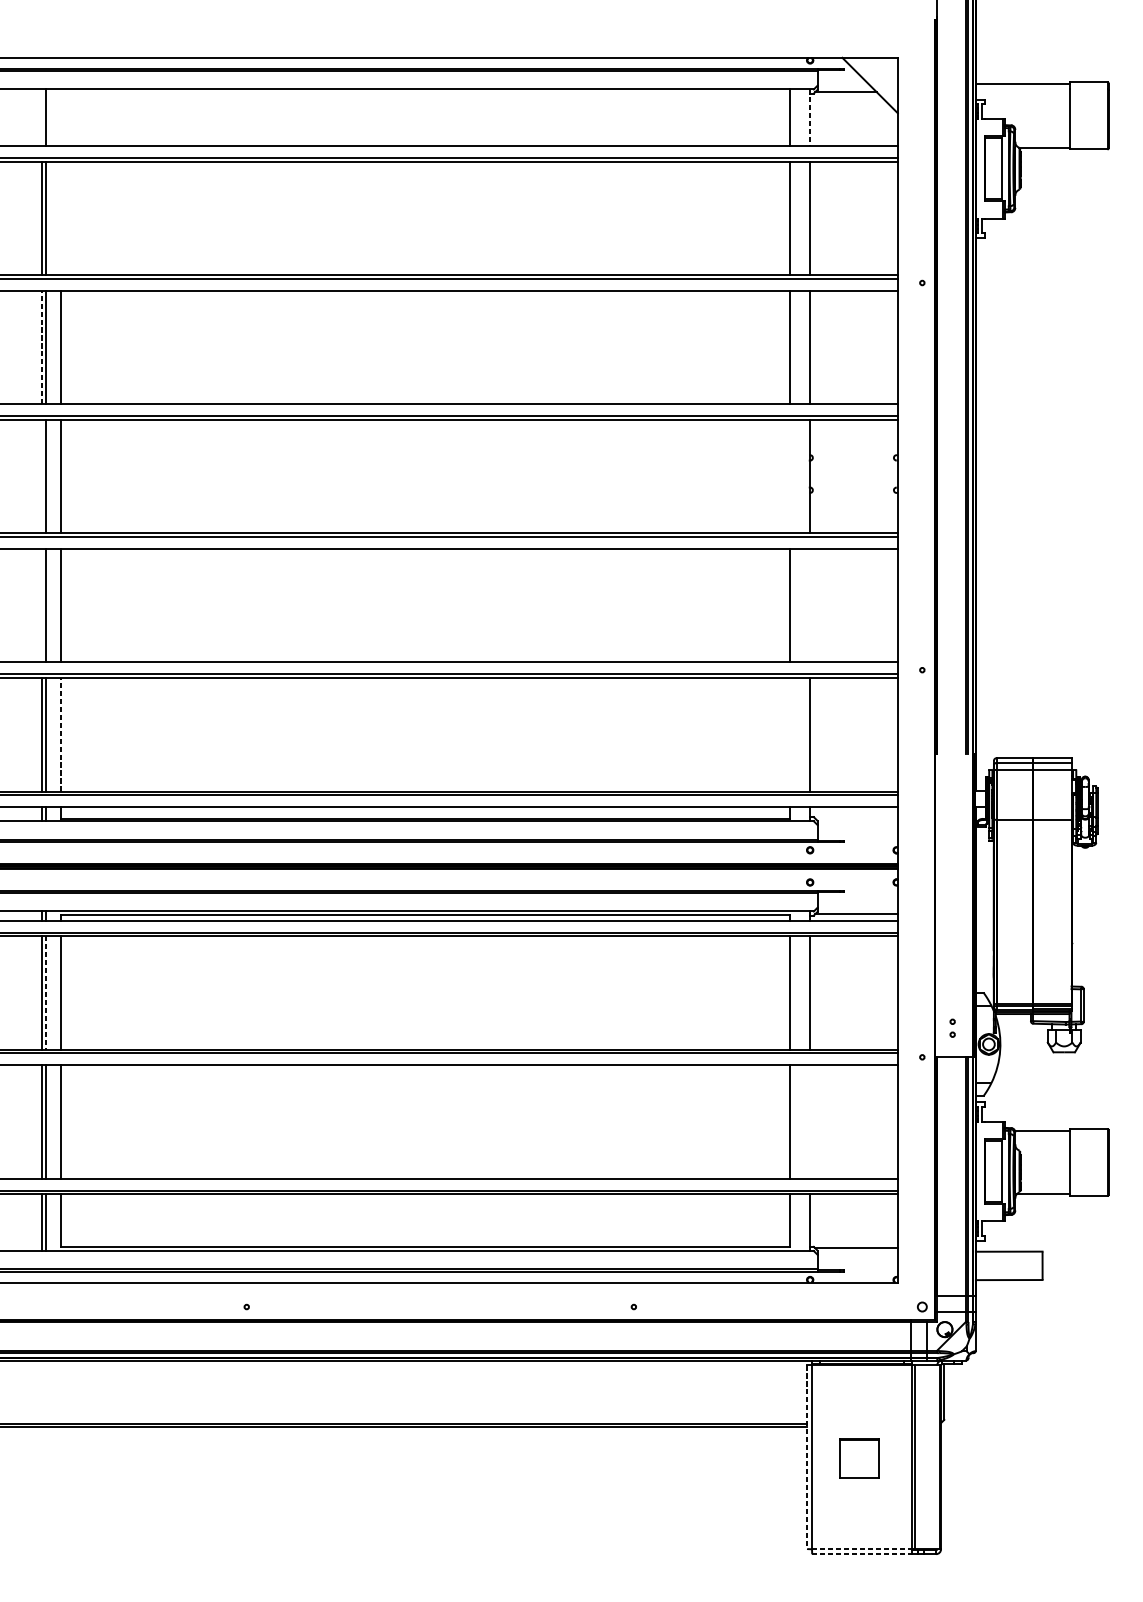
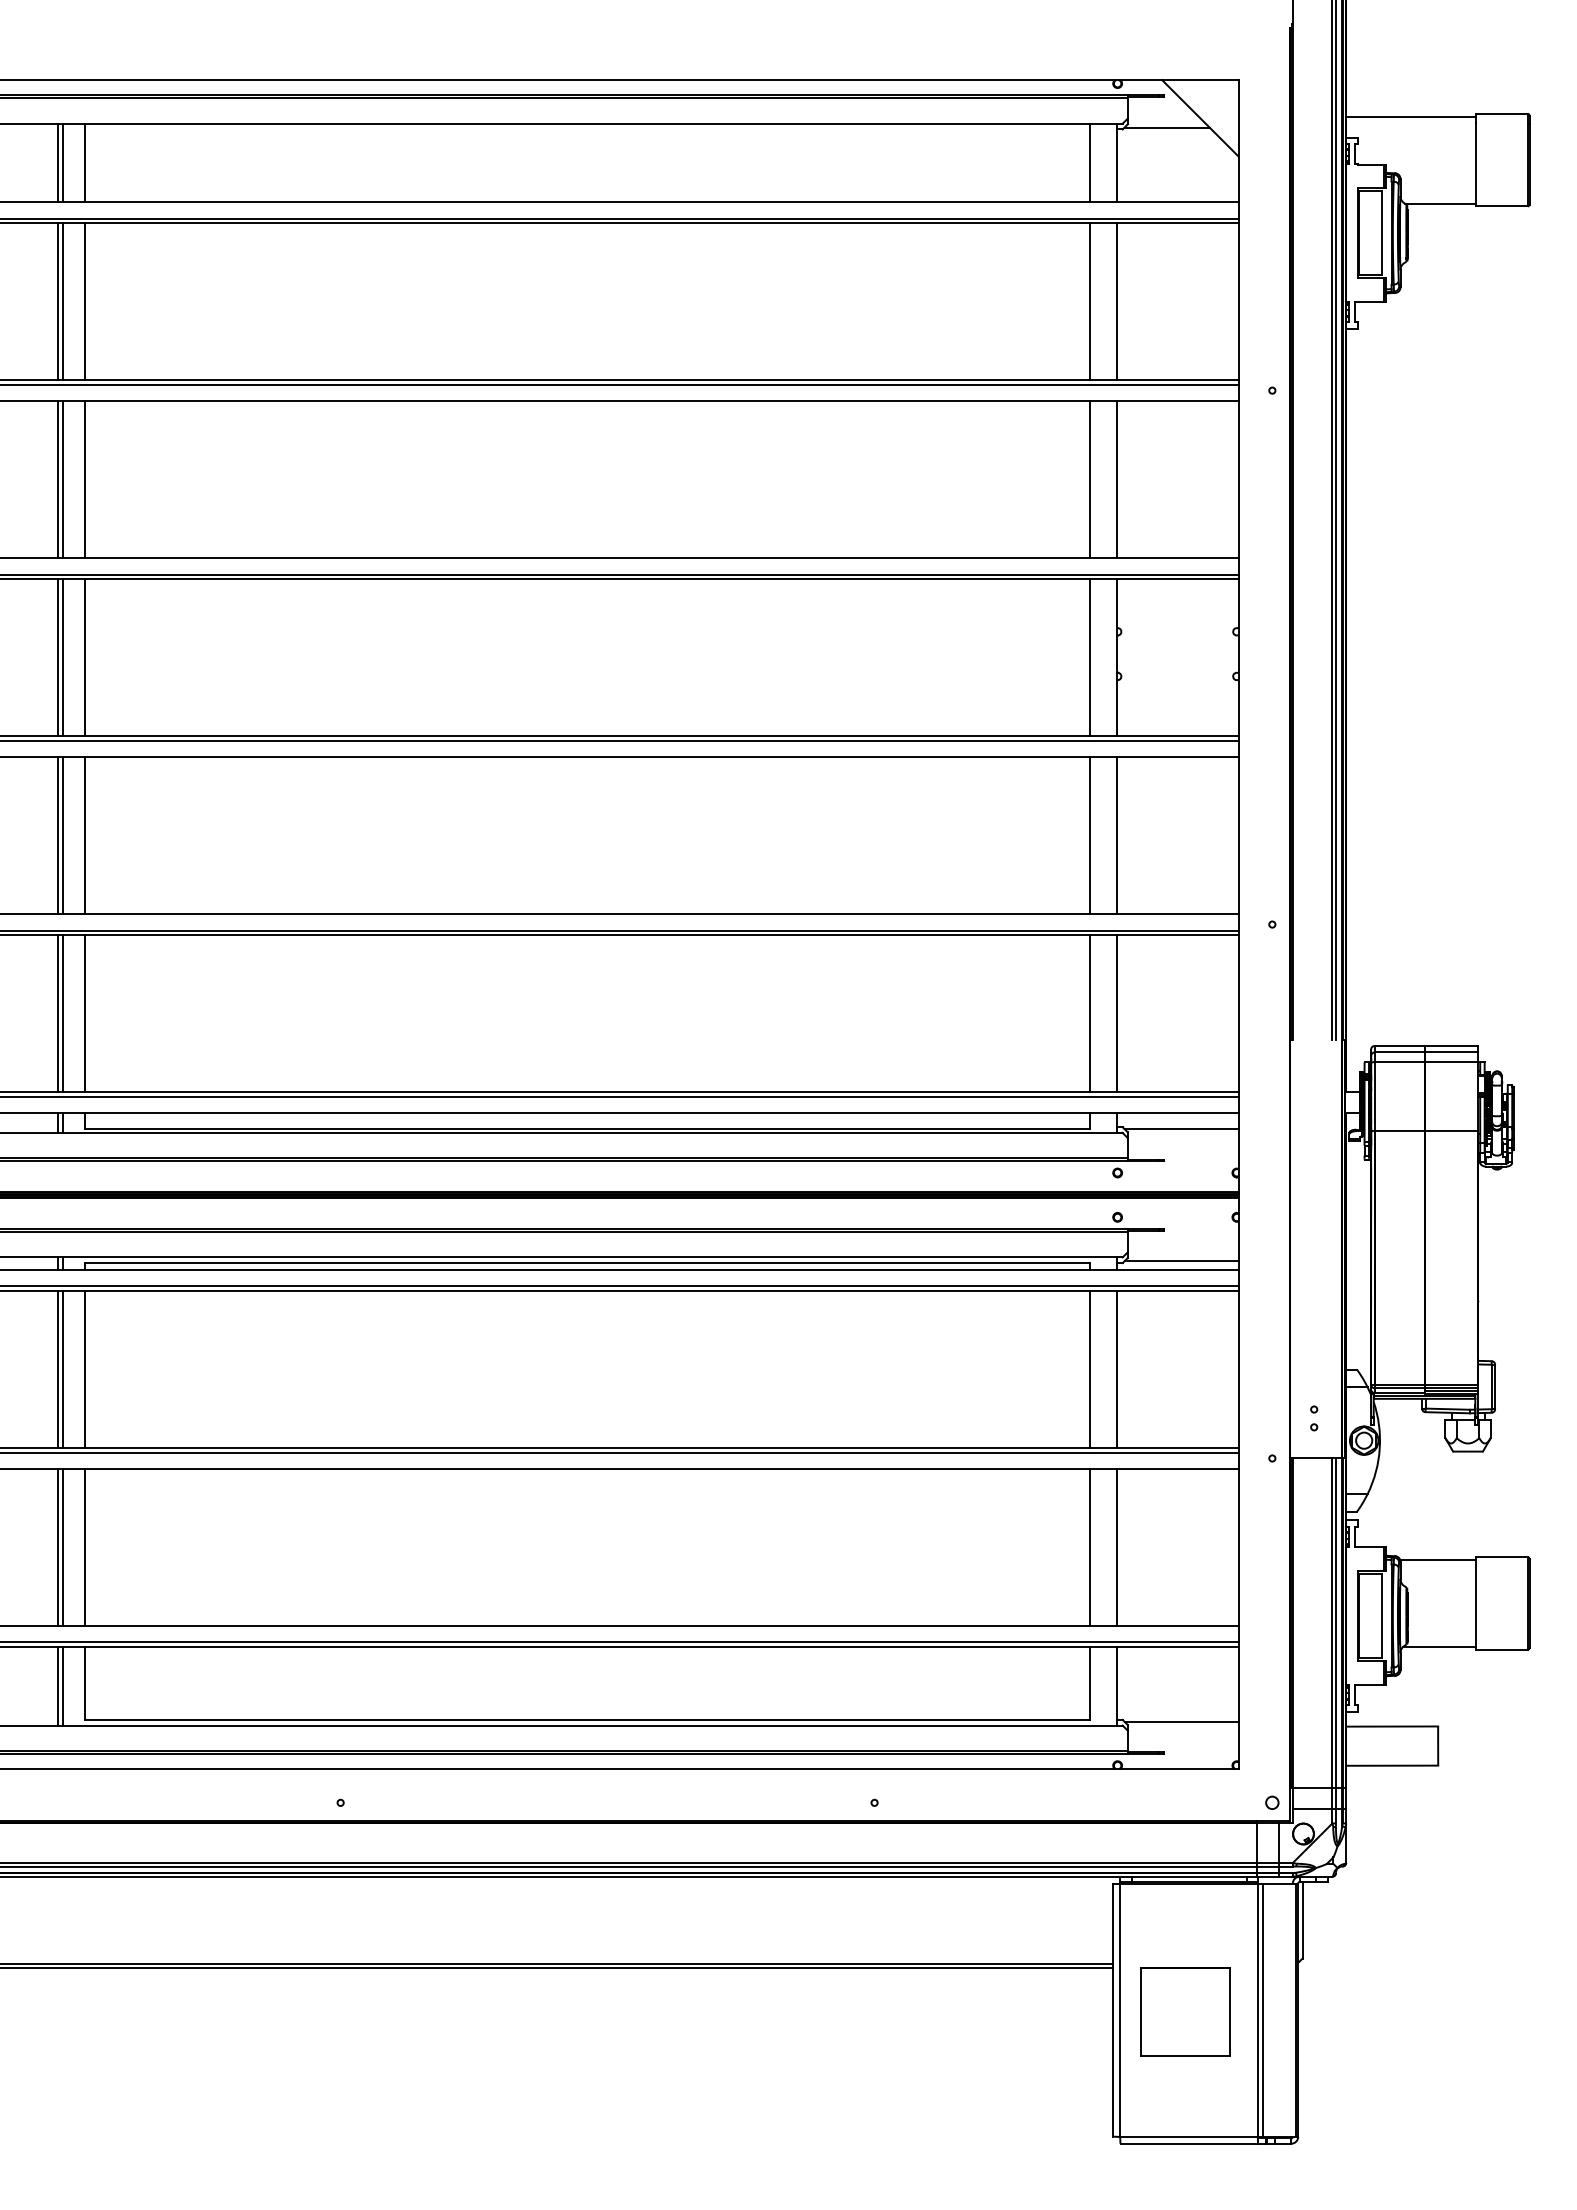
line: (42, 117) -> (58, 162), added
line: (61, 117) -> (84, 162), added
line: (810, 118) -> (1117, 163), dashed -> solid
line: (61, 218) -> (84, 301), added
line: (42, 347) -> (58, 479), dashed -> solid
line: (42, 476) -> (58, 657), added
line: (790, 476) -> (1090, 657), added
line: (42, 605) -> (58, 835), added
line: (810, 605) -> (1117, 835), added
line: (61, 734) -> (84, 1013), dashed -> solid
line: (790, 734) -> (1090, 1013), added
line: (856, 818) -> (1181, 1129), added
line: (45, 993) -> (63, 1370), dashed -> solid
line: (810, 1121) -> (1117, 1547), added
line: (807, 1457) -> (1113, 2010), dashed -> solid
part: (859, 1458) -> (1185, 2011), size x1.67
line: (862, 1548) -> (1189, 2136), dashed -> solid
line: (862, 1554) -> (1189, 2143), dashed -> solid

